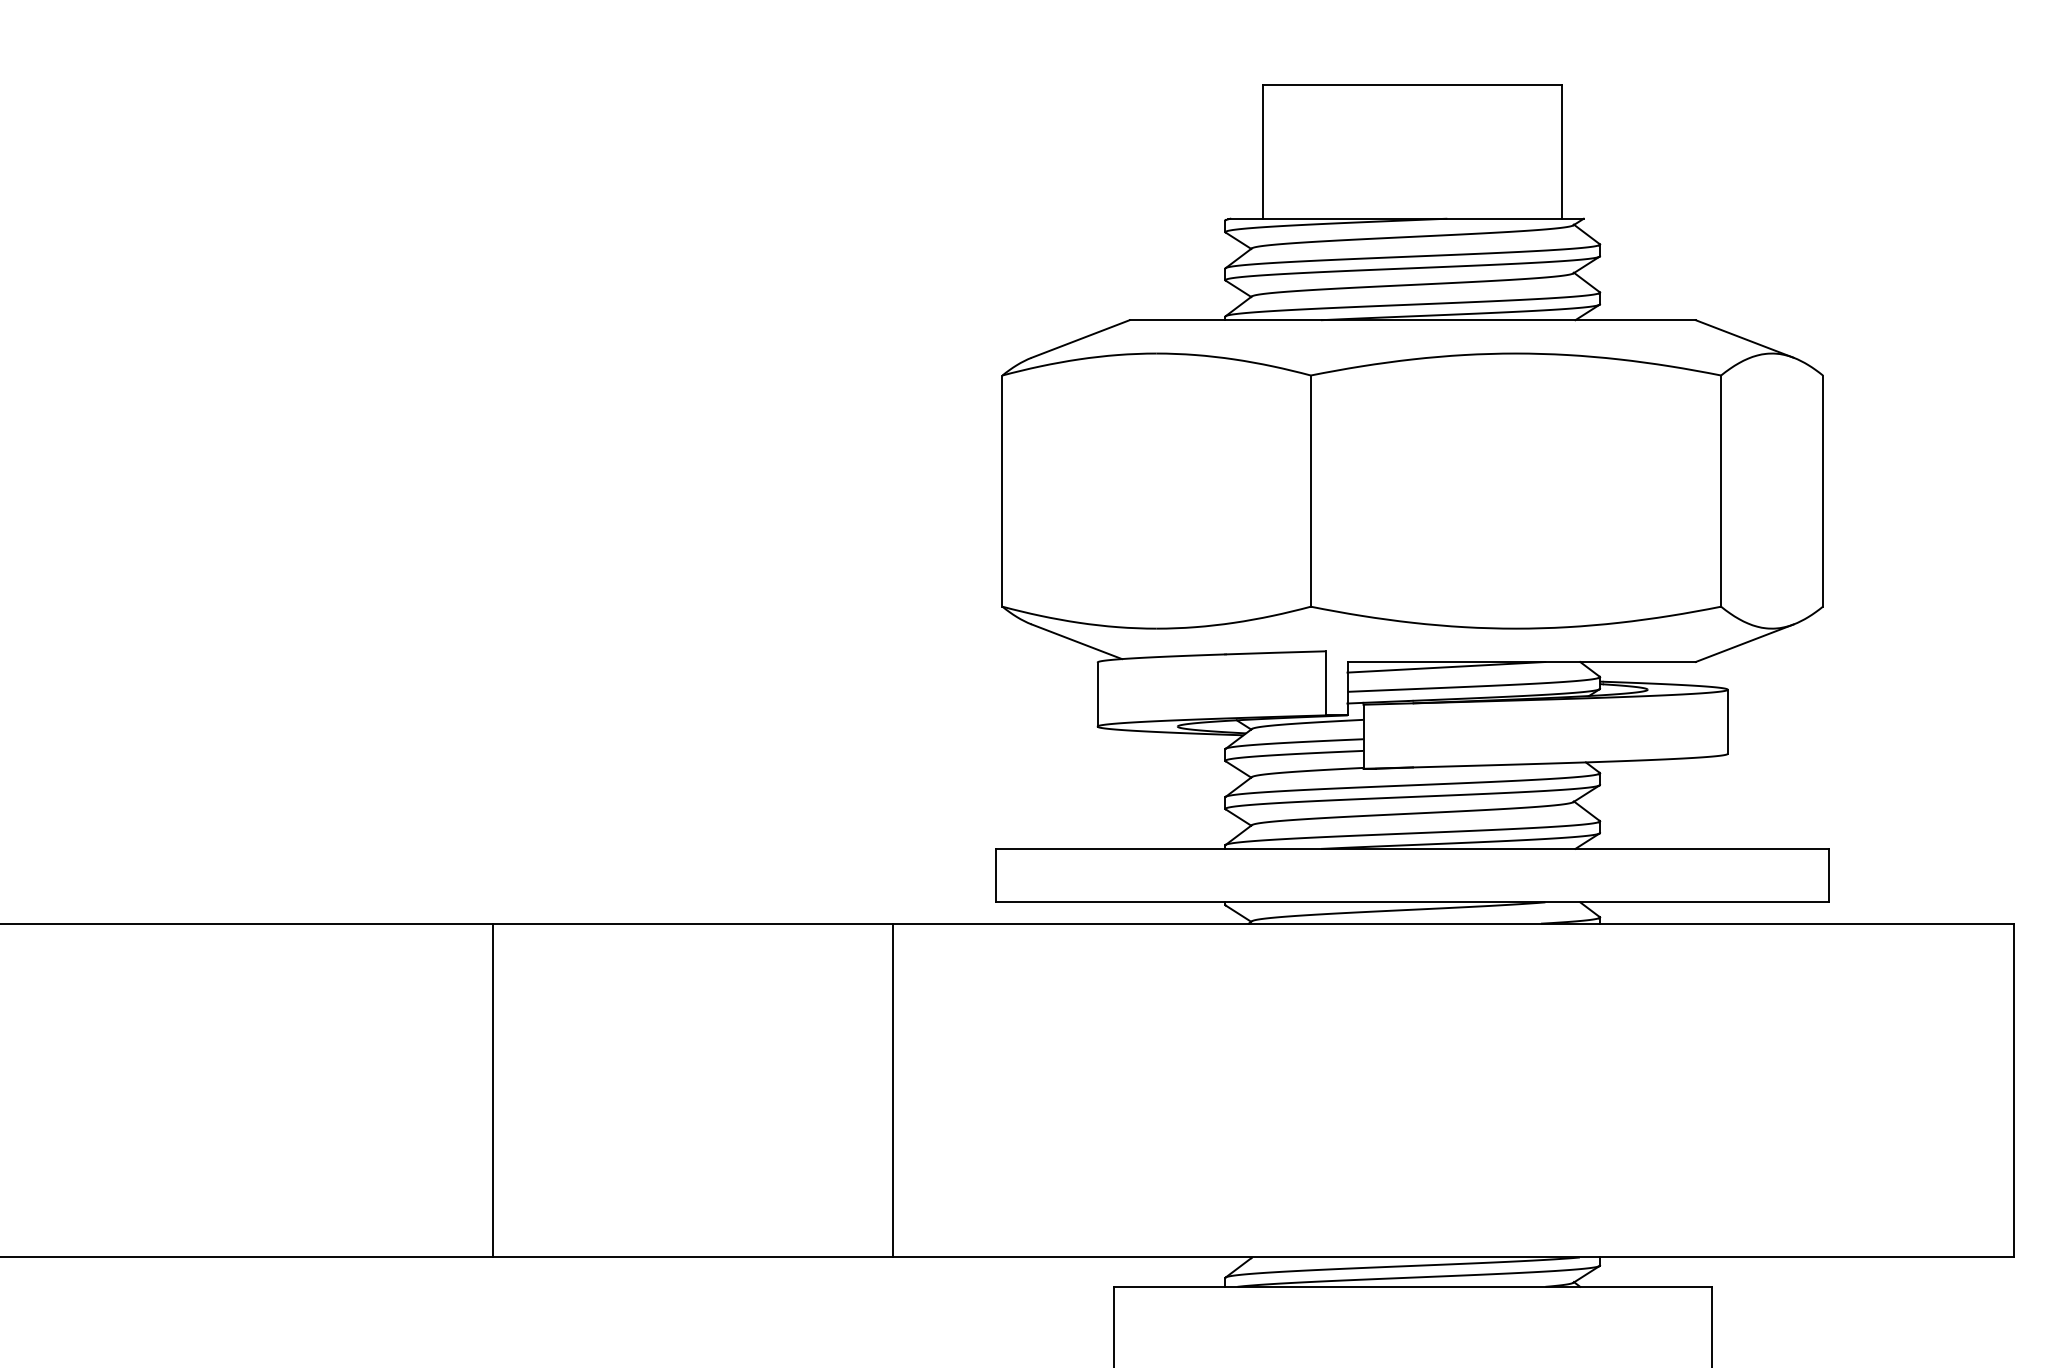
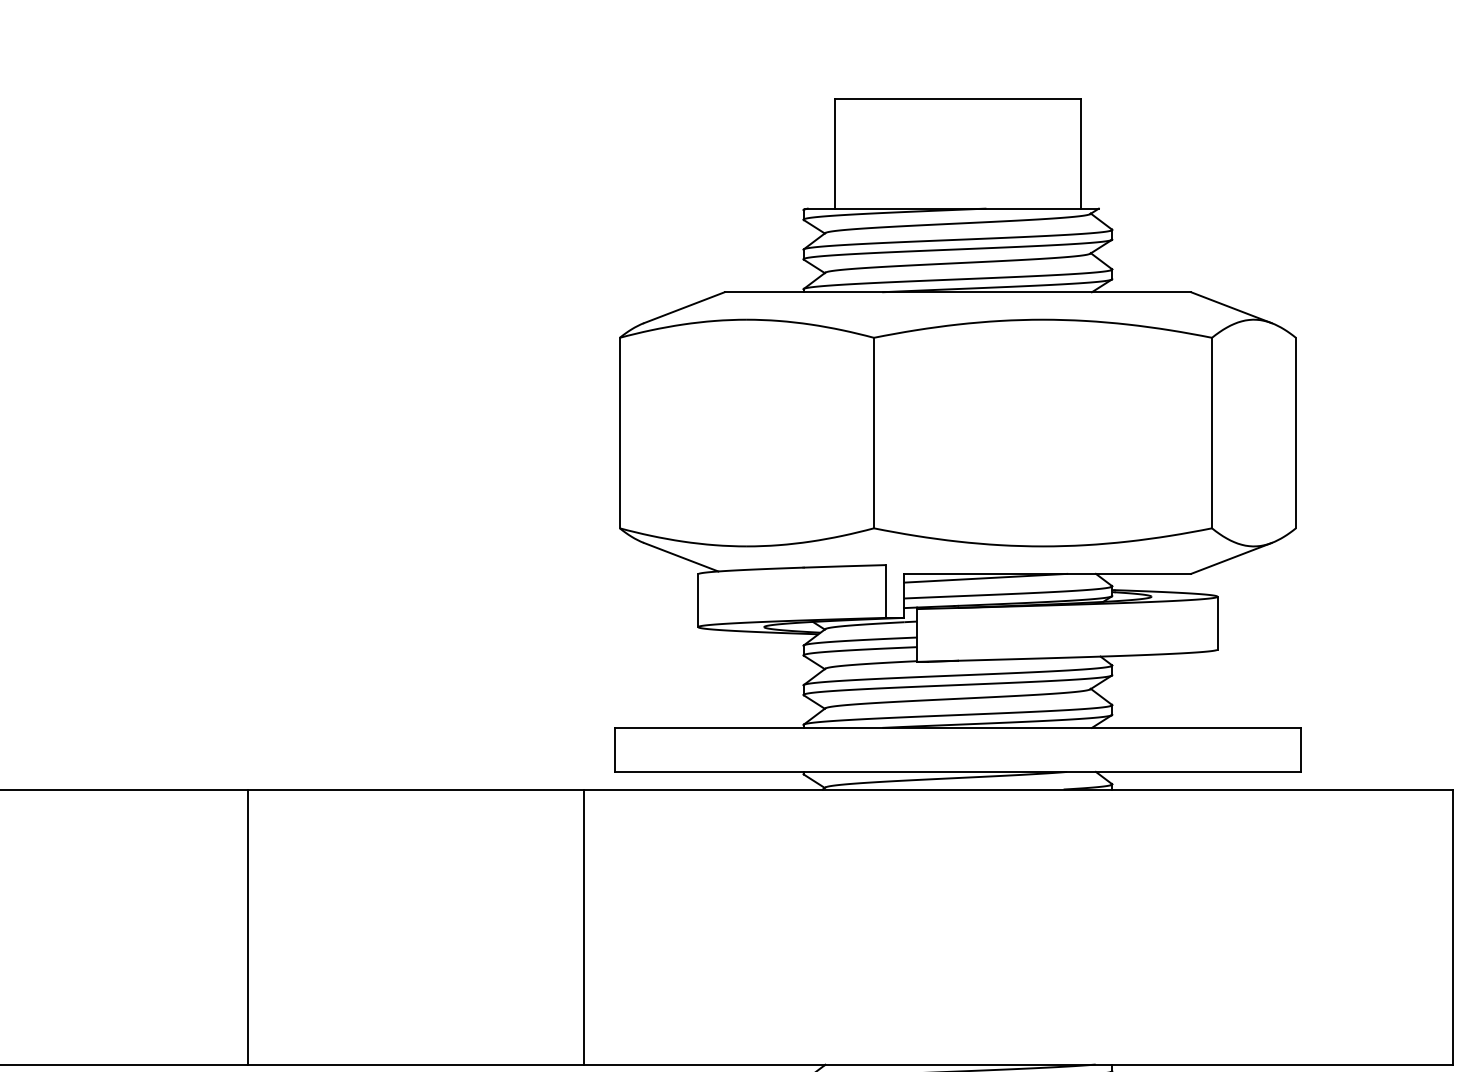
line: (493, 1090) -> (248, 926), moved
line: (893, 1090) -> (584, 926), moved

